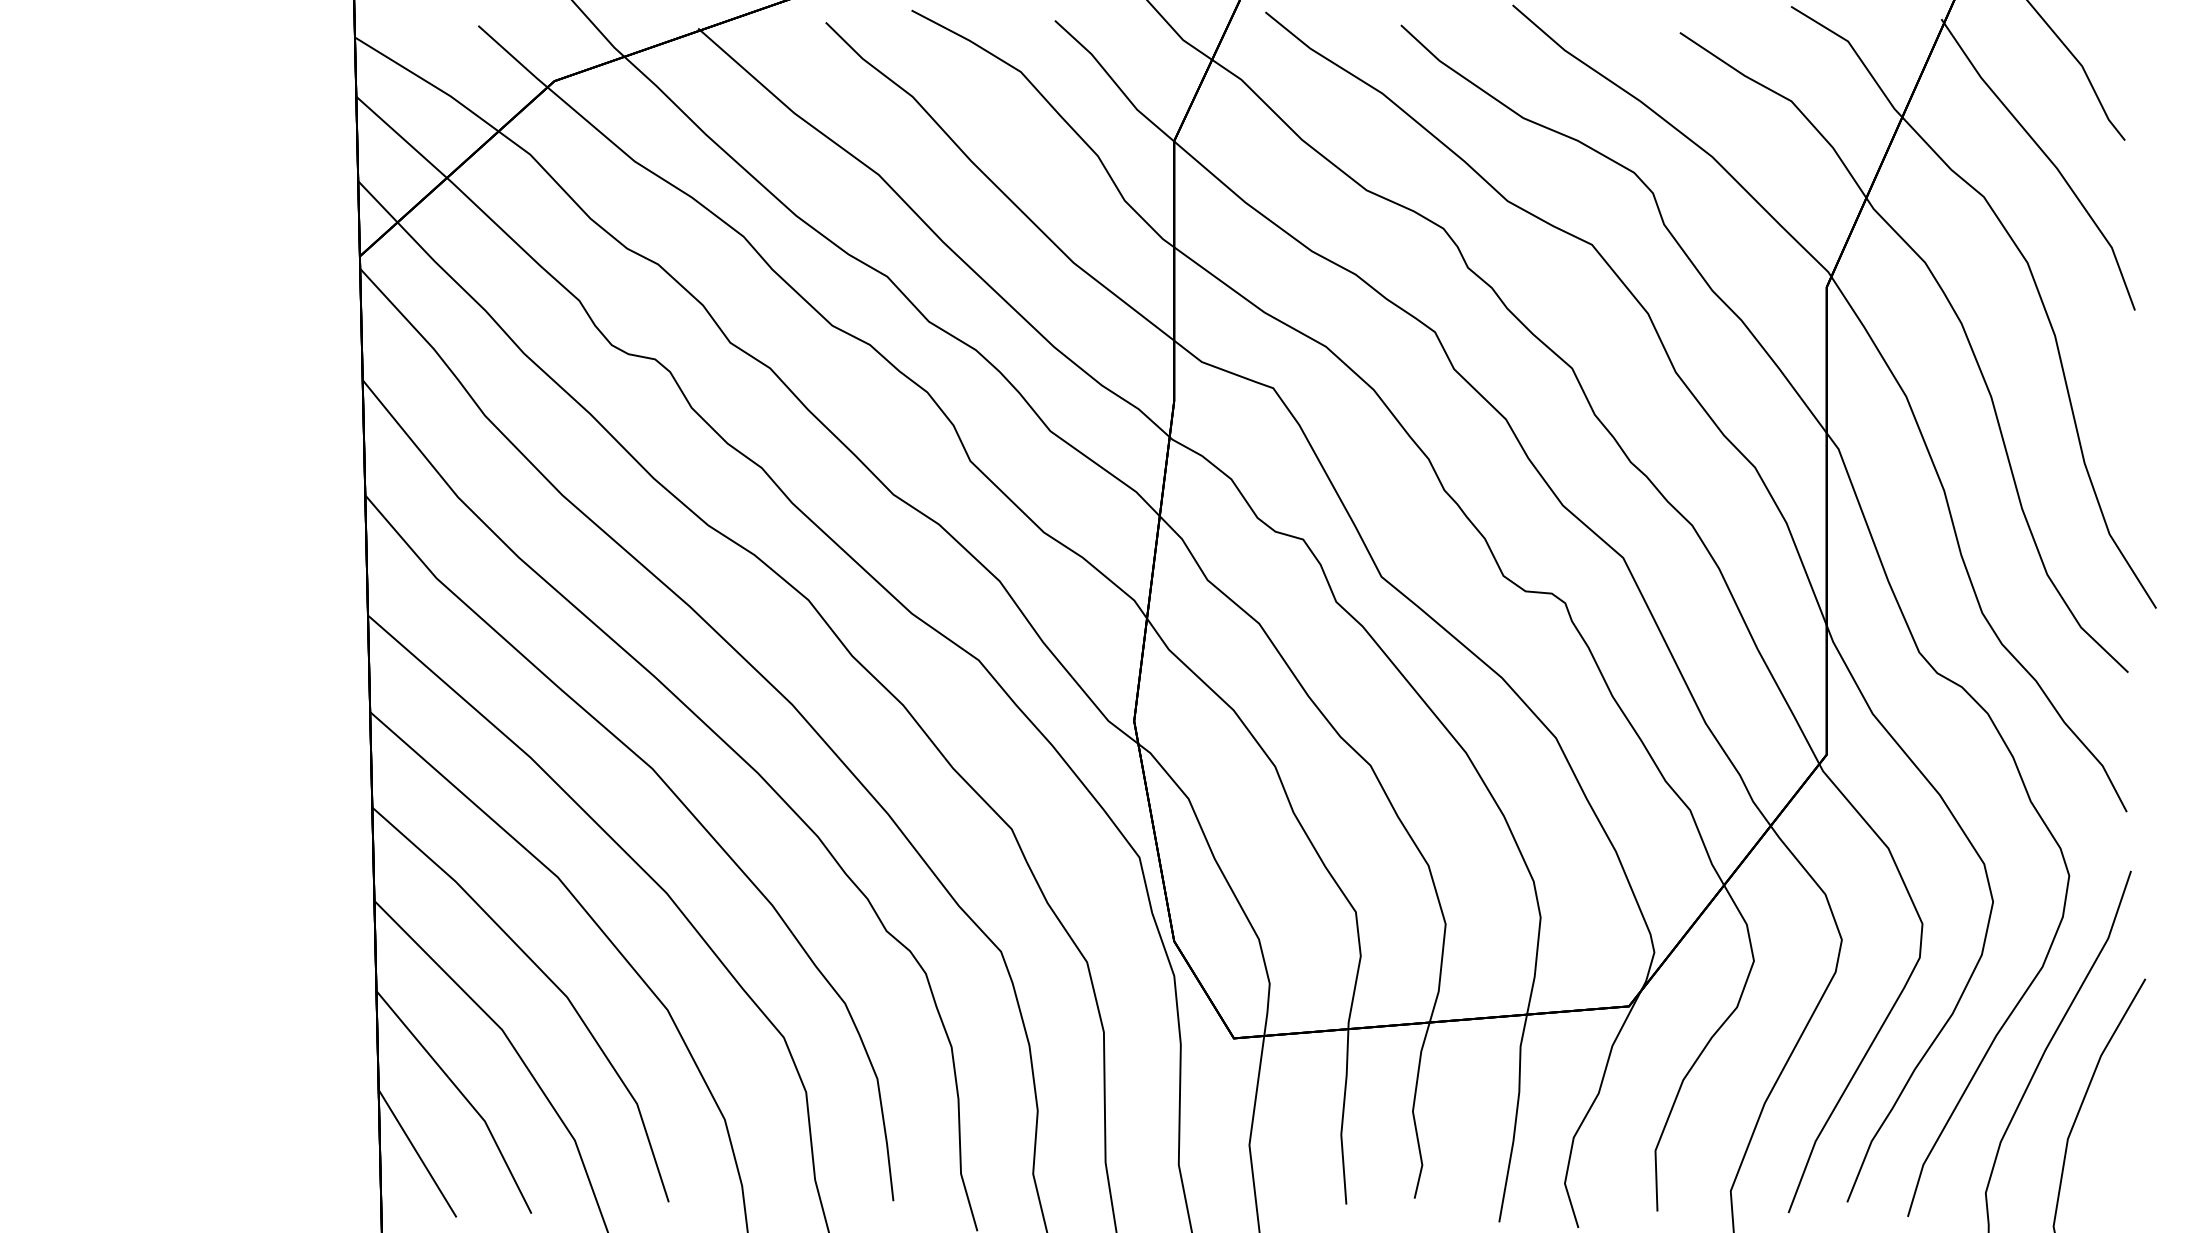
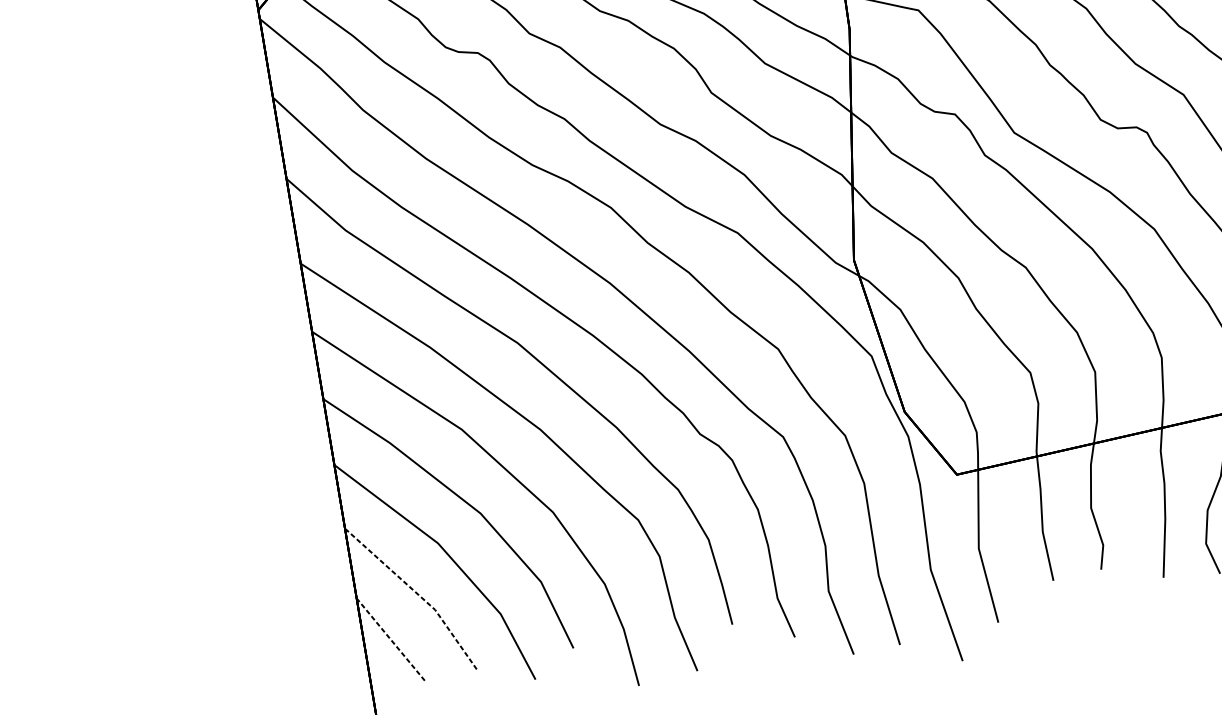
line: (463, 1096) -> (417, 594), solid -> dashed
line: (417, 1153) -> (390, 639), solid -> dashed

